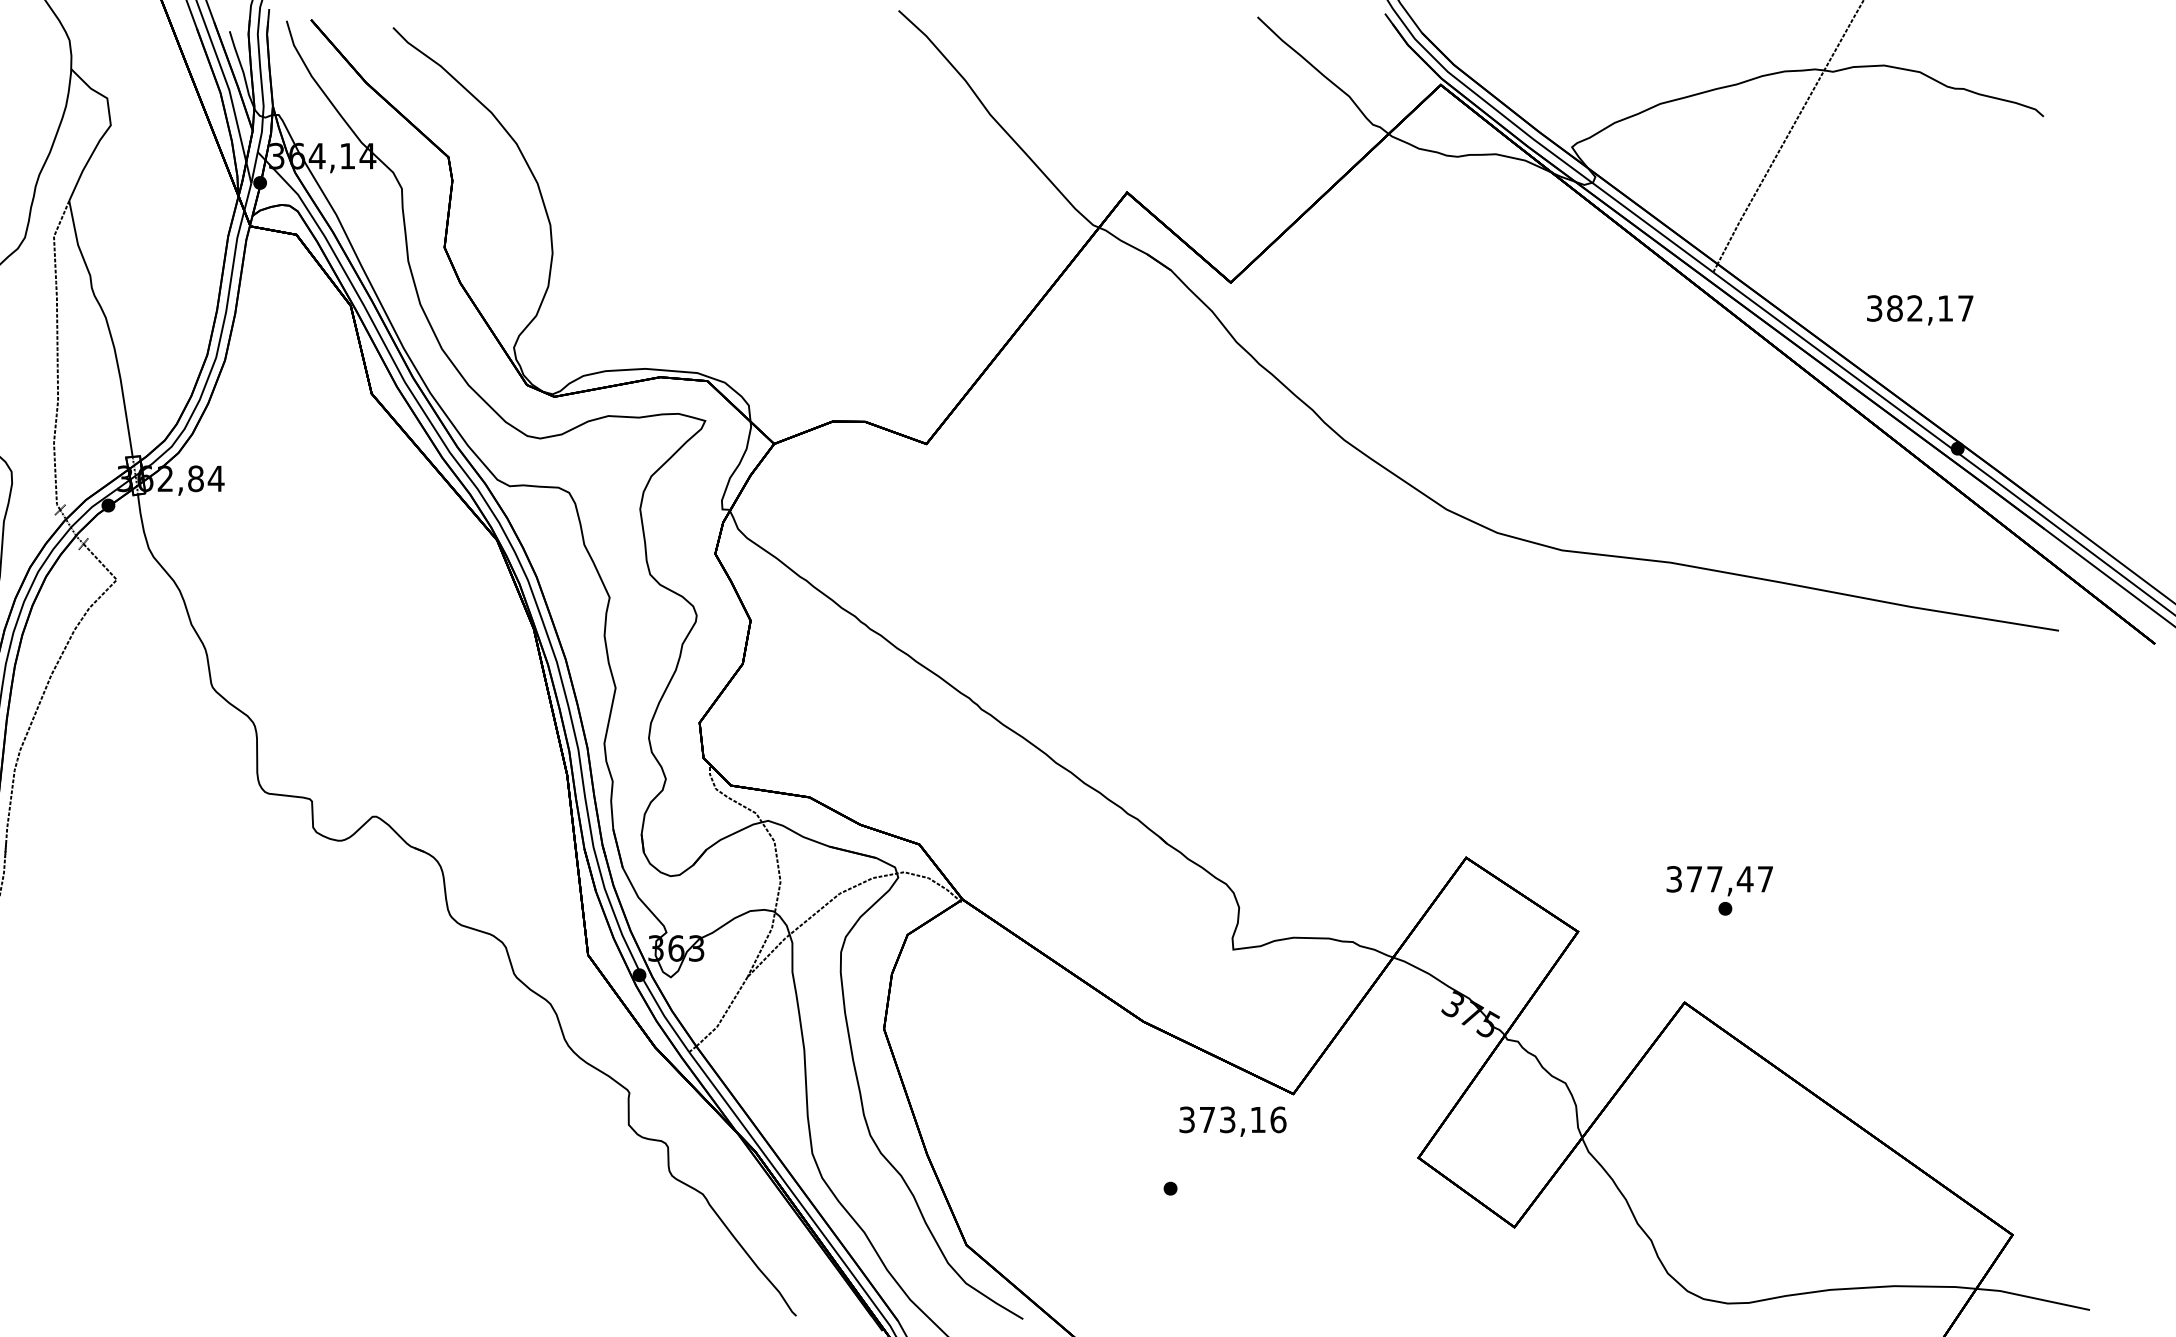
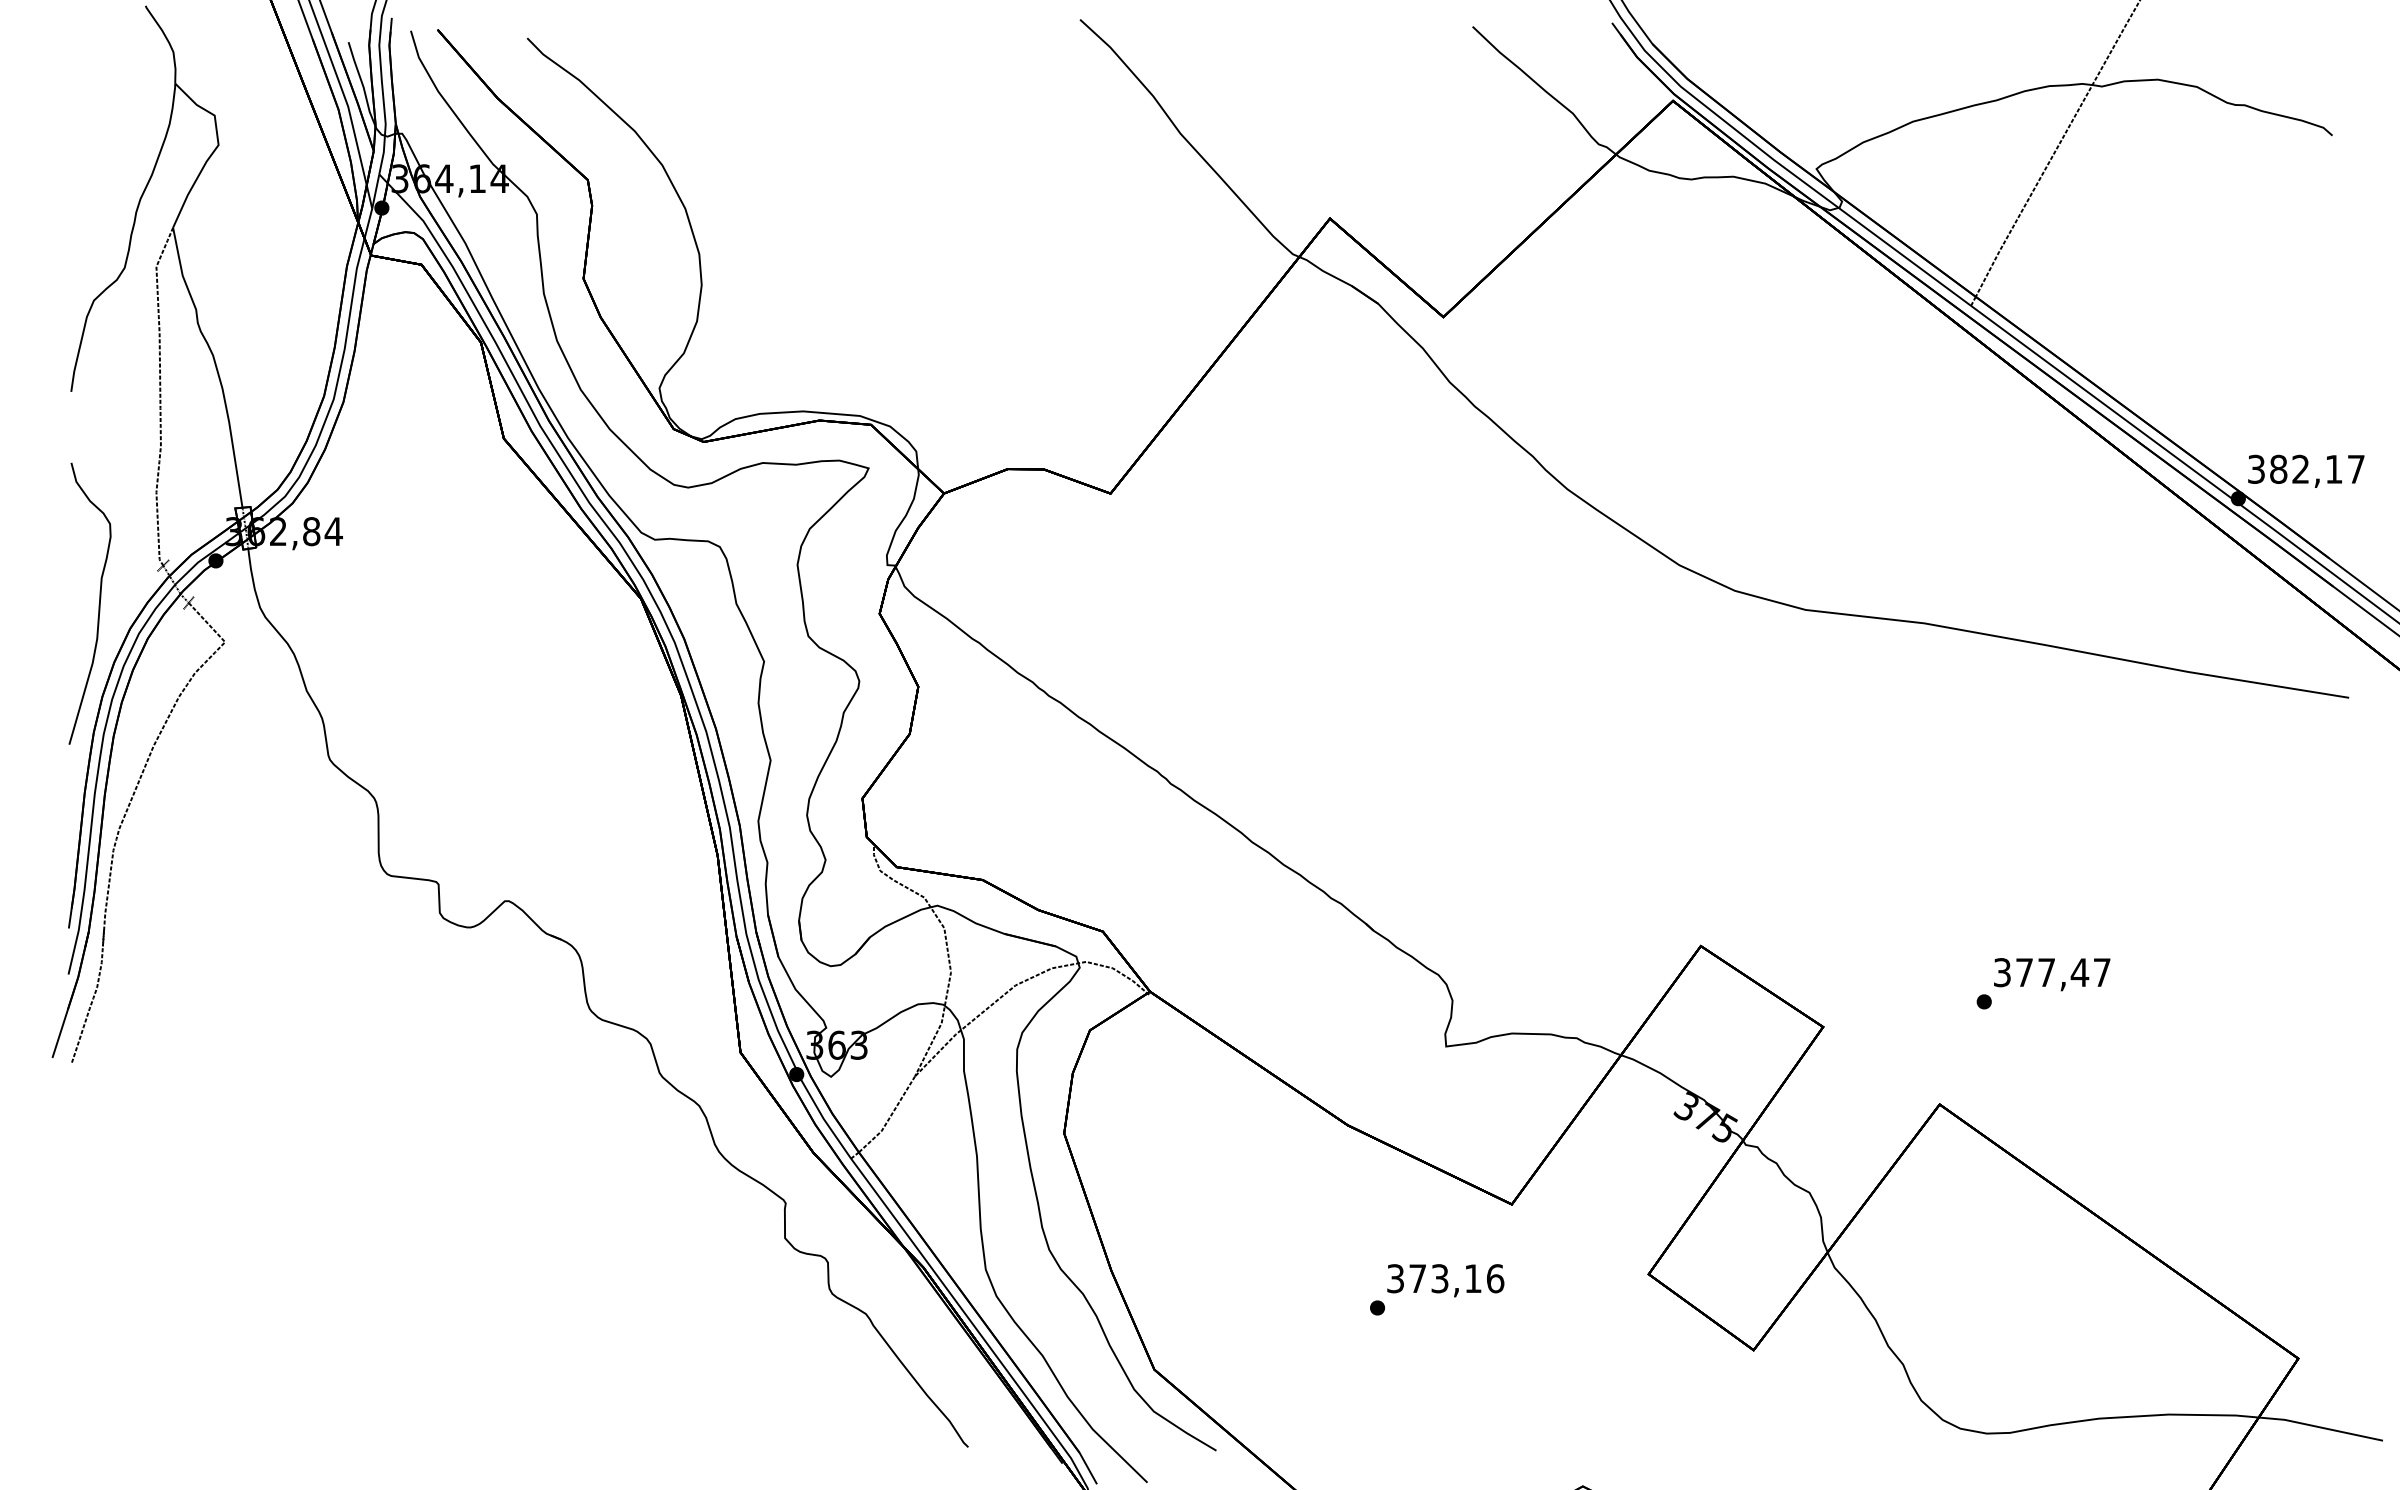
text: (1920, 309) -> (2306, 470), moved
text: (1720, 881) -> (2052, 974), moved
text: (1232, 1121) -> (1445, 1280), moved

